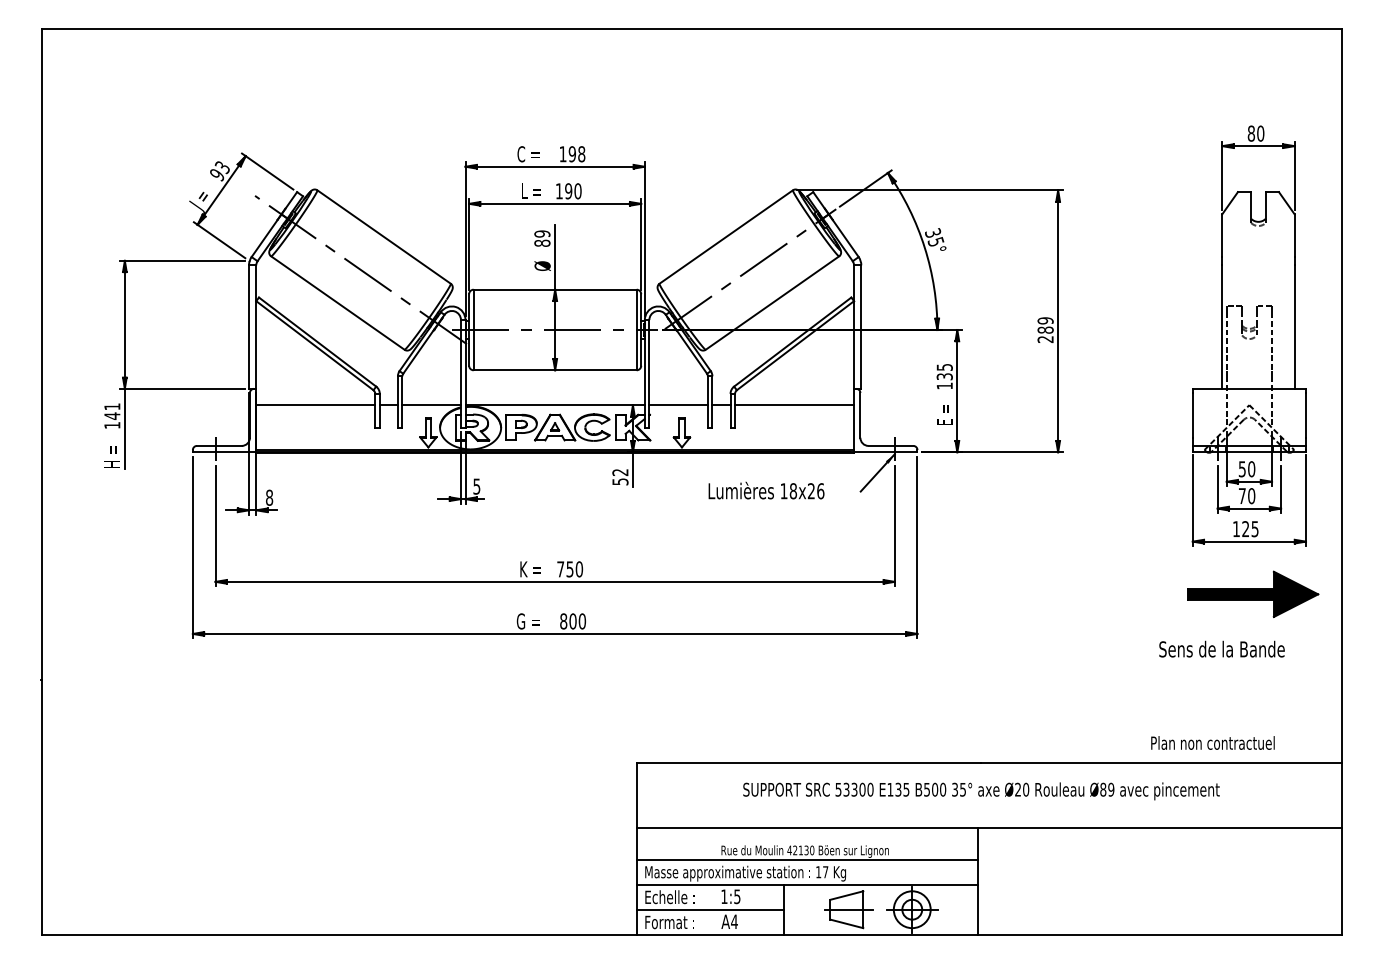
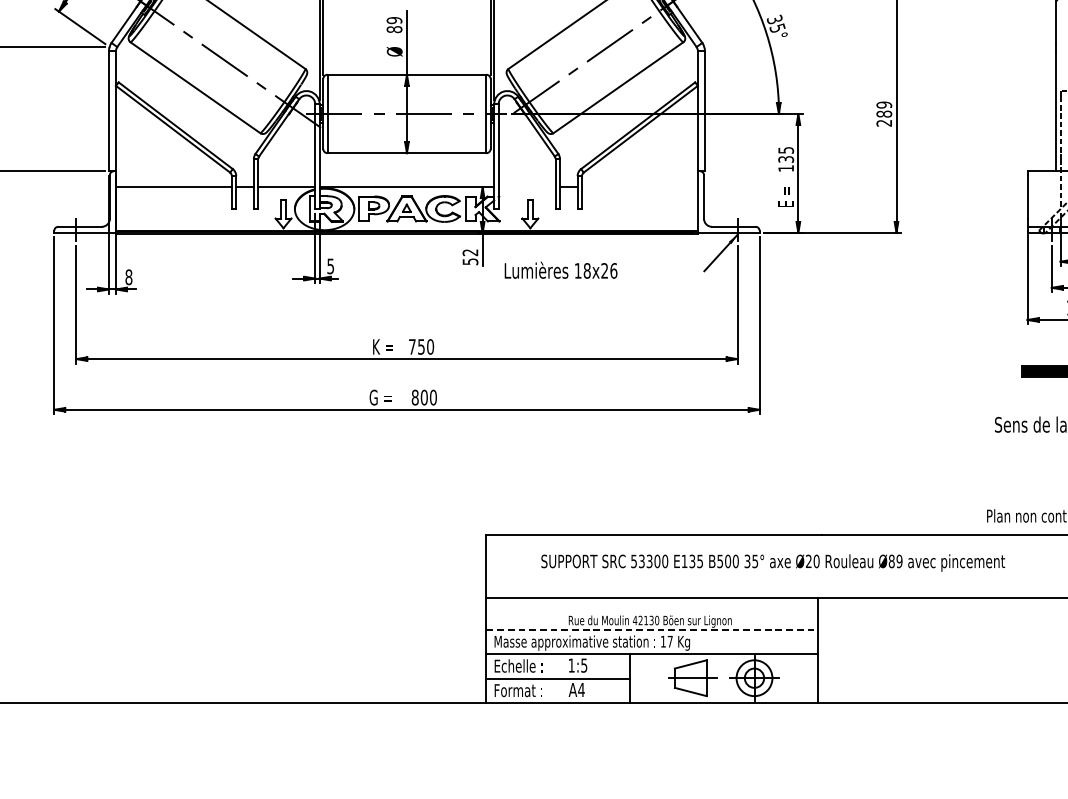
line: (678, 405) -> (526, 187), removed
line: (794, 405) -> (639, 187), removed
text: (766, 490) -> (561, 270), moved
text: (981, 791) -> (773, 563), moved
line: (807, 860) -> (652, 630), solid -> dashed

